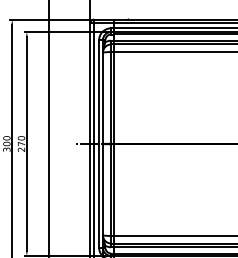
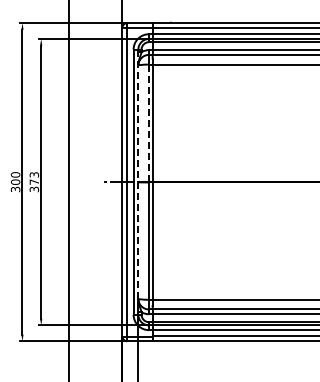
line: (110, 98) -> (148, 123), solid -> dashed
text: (21, 144) -> (34, 182), 270 -> 373
line: (102, 144) -> (138, 182), solid -> dashed

